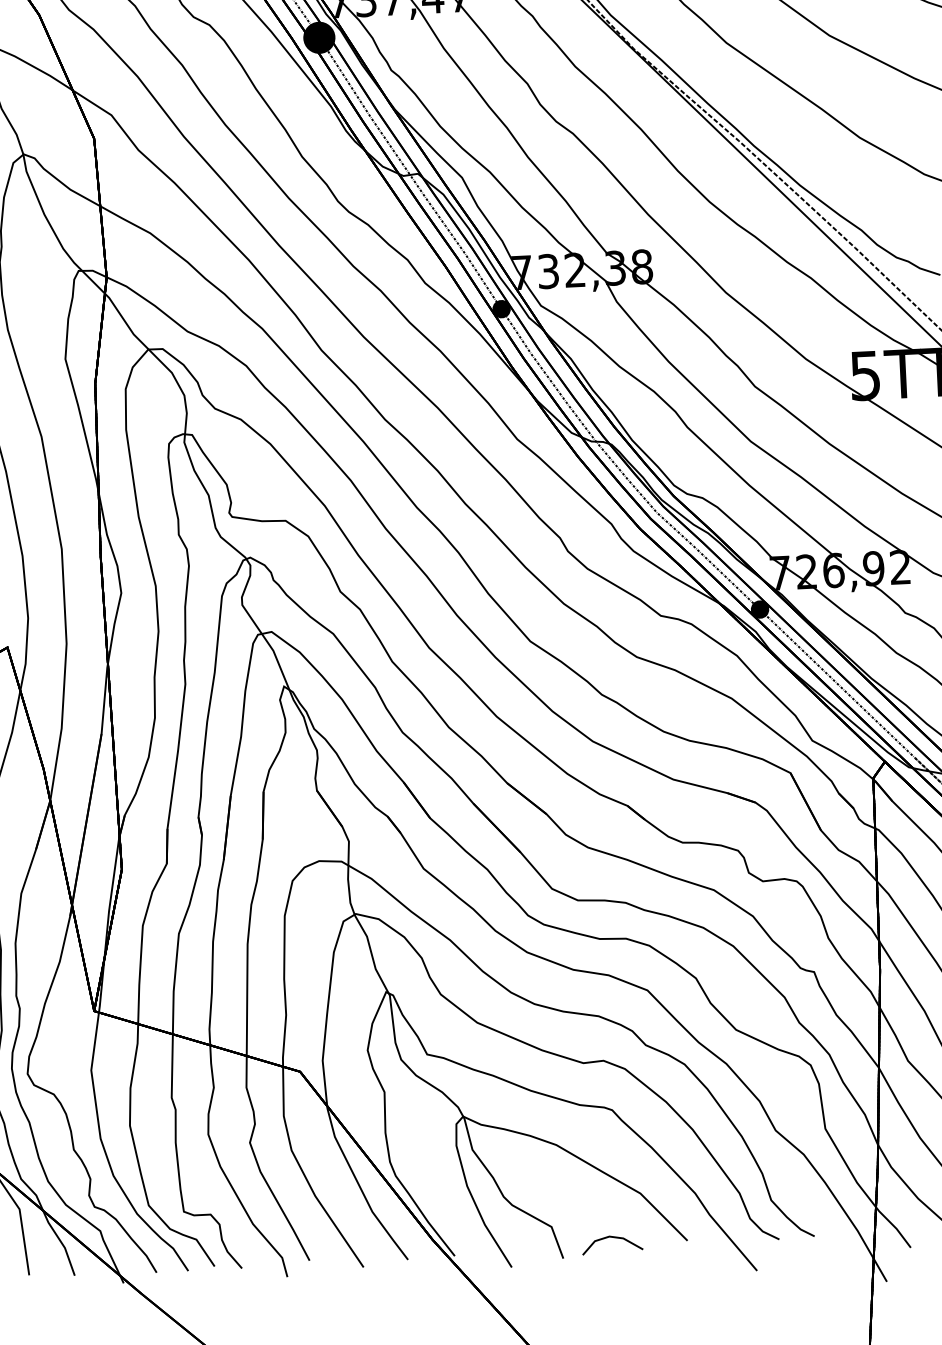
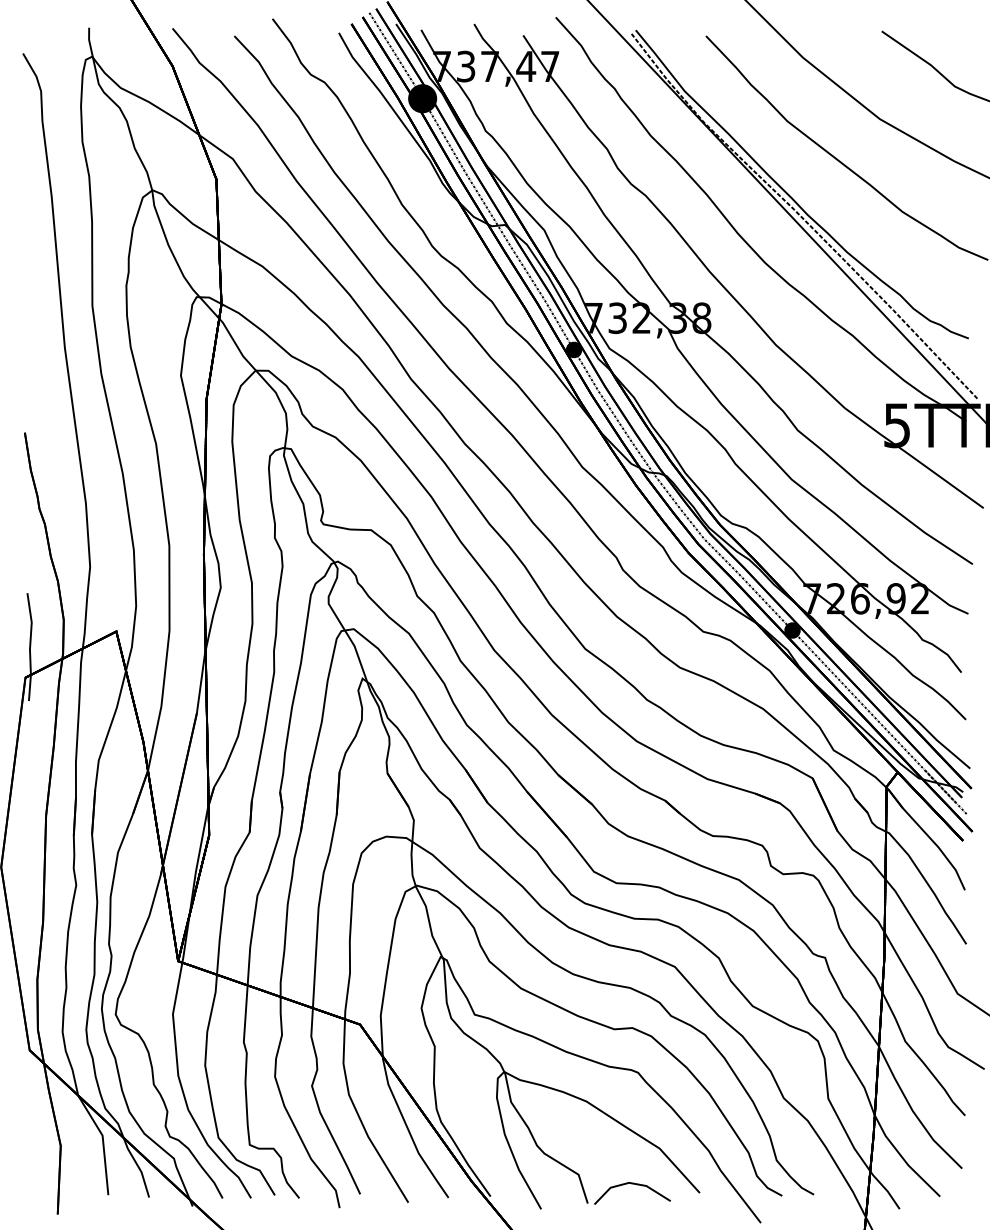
part: (612, 1244) -> (632, 1193), size x1.4

